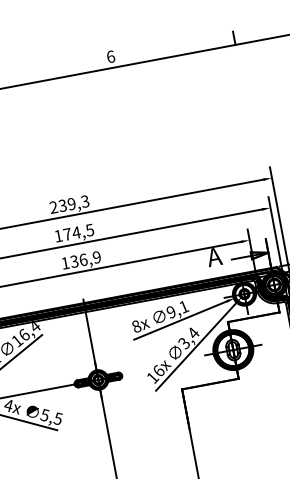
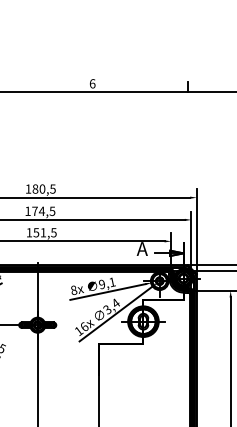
text: (69, 203) -> (40, 188), 239,3 -> 180,5
text: (86, 259) -> (45, 232), 136,9 -> 151,5

